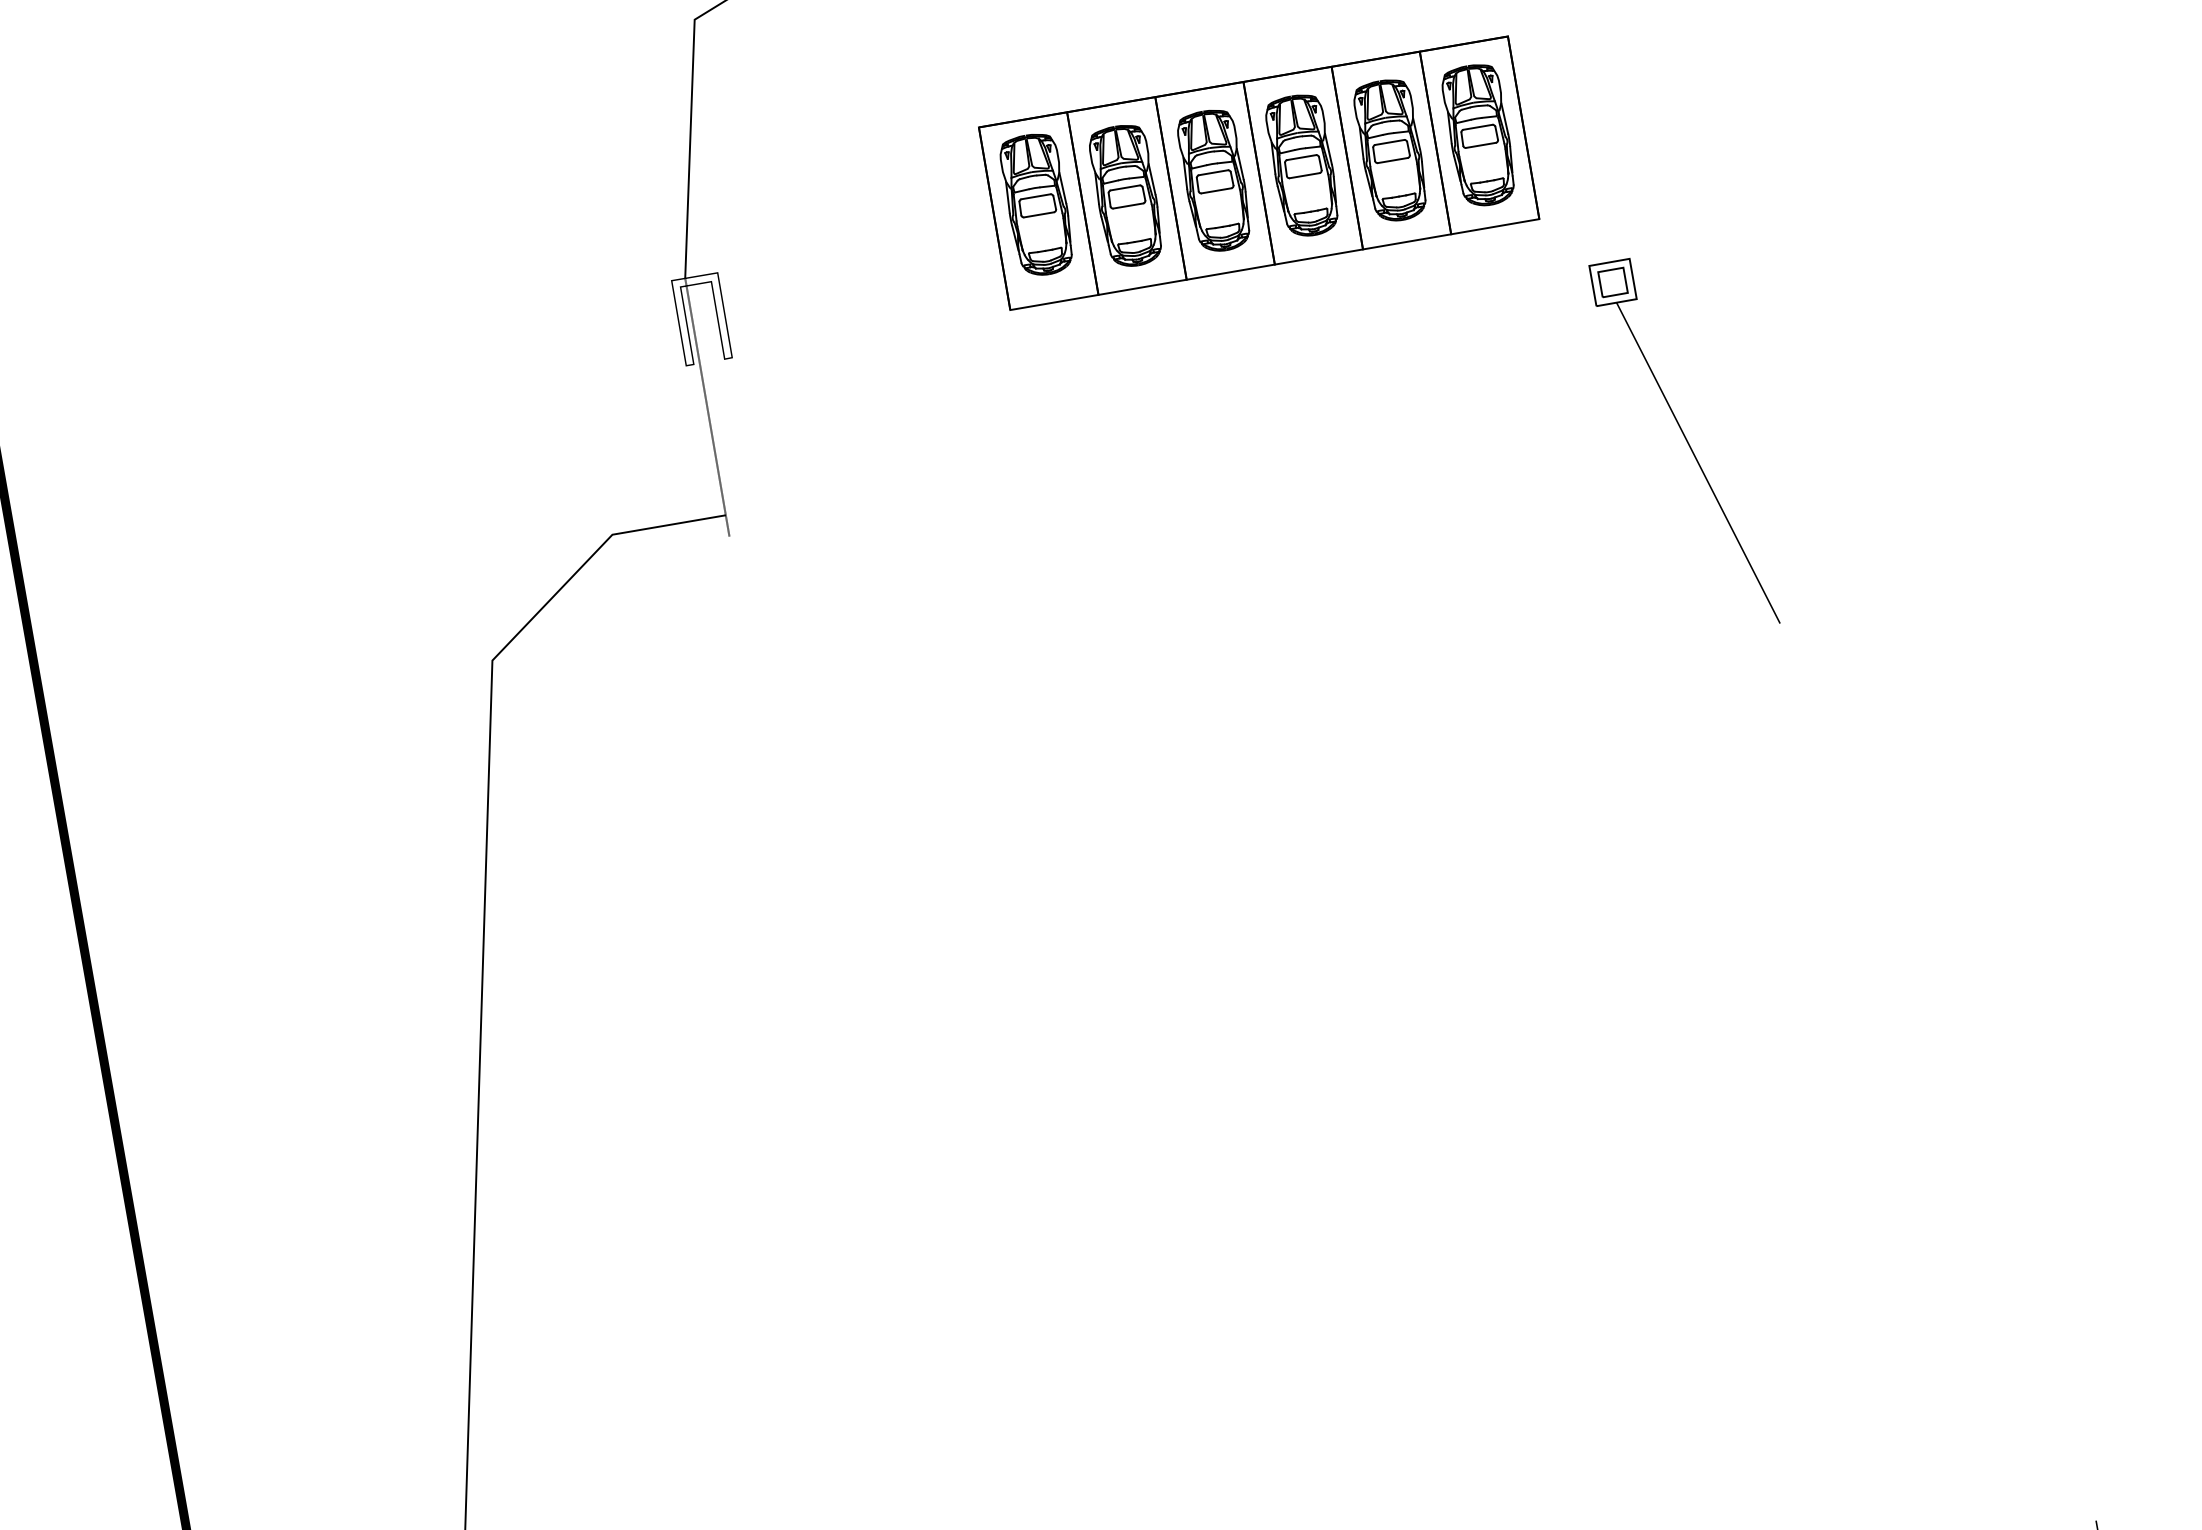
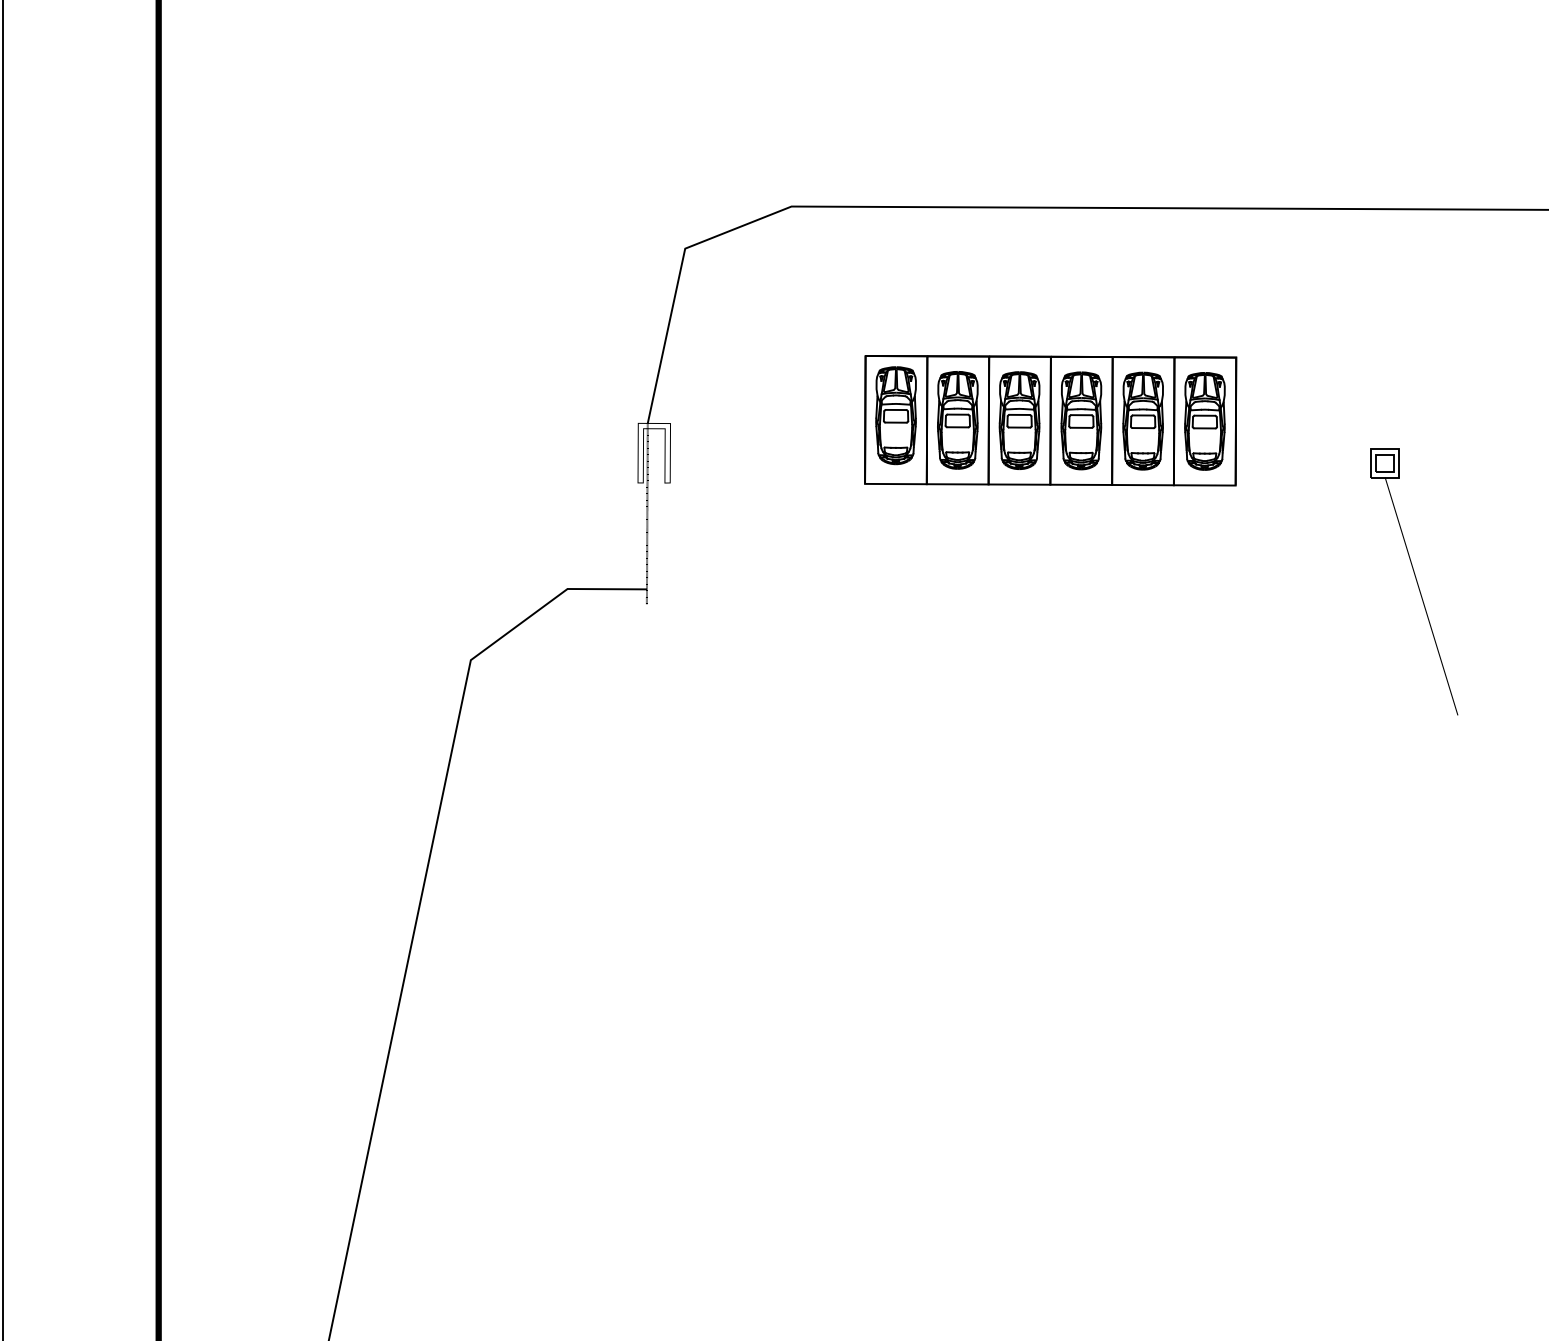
part: (1684, 443) -> (1414, 581), moved

